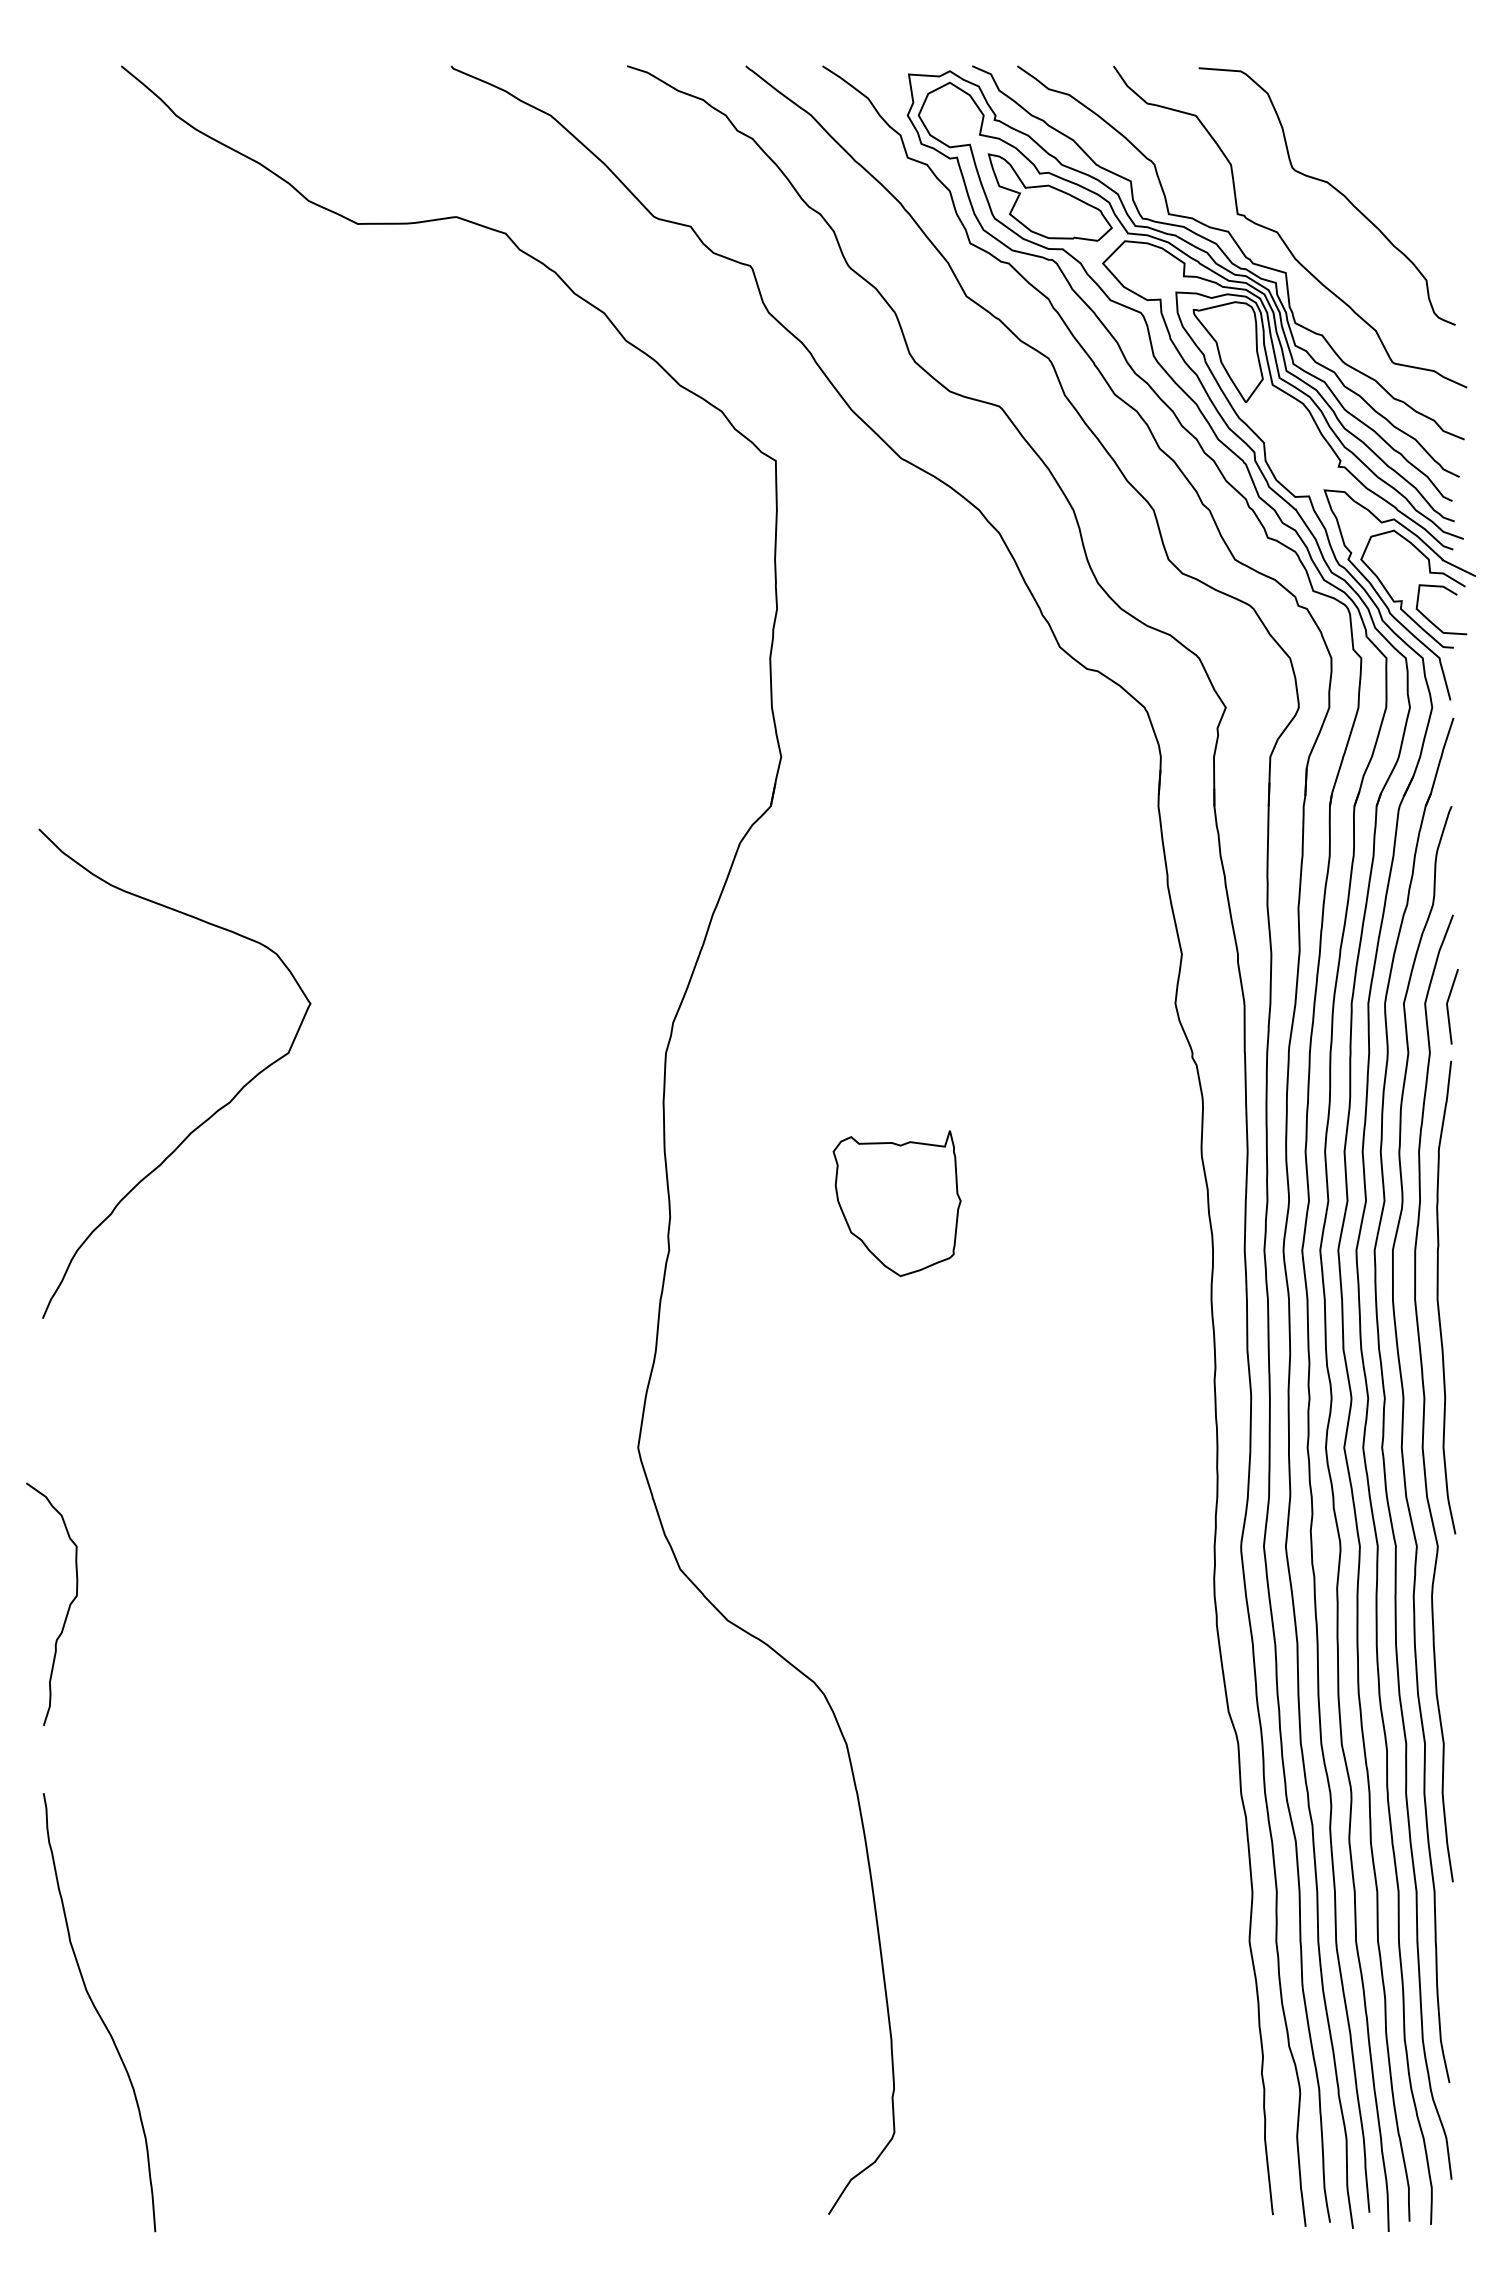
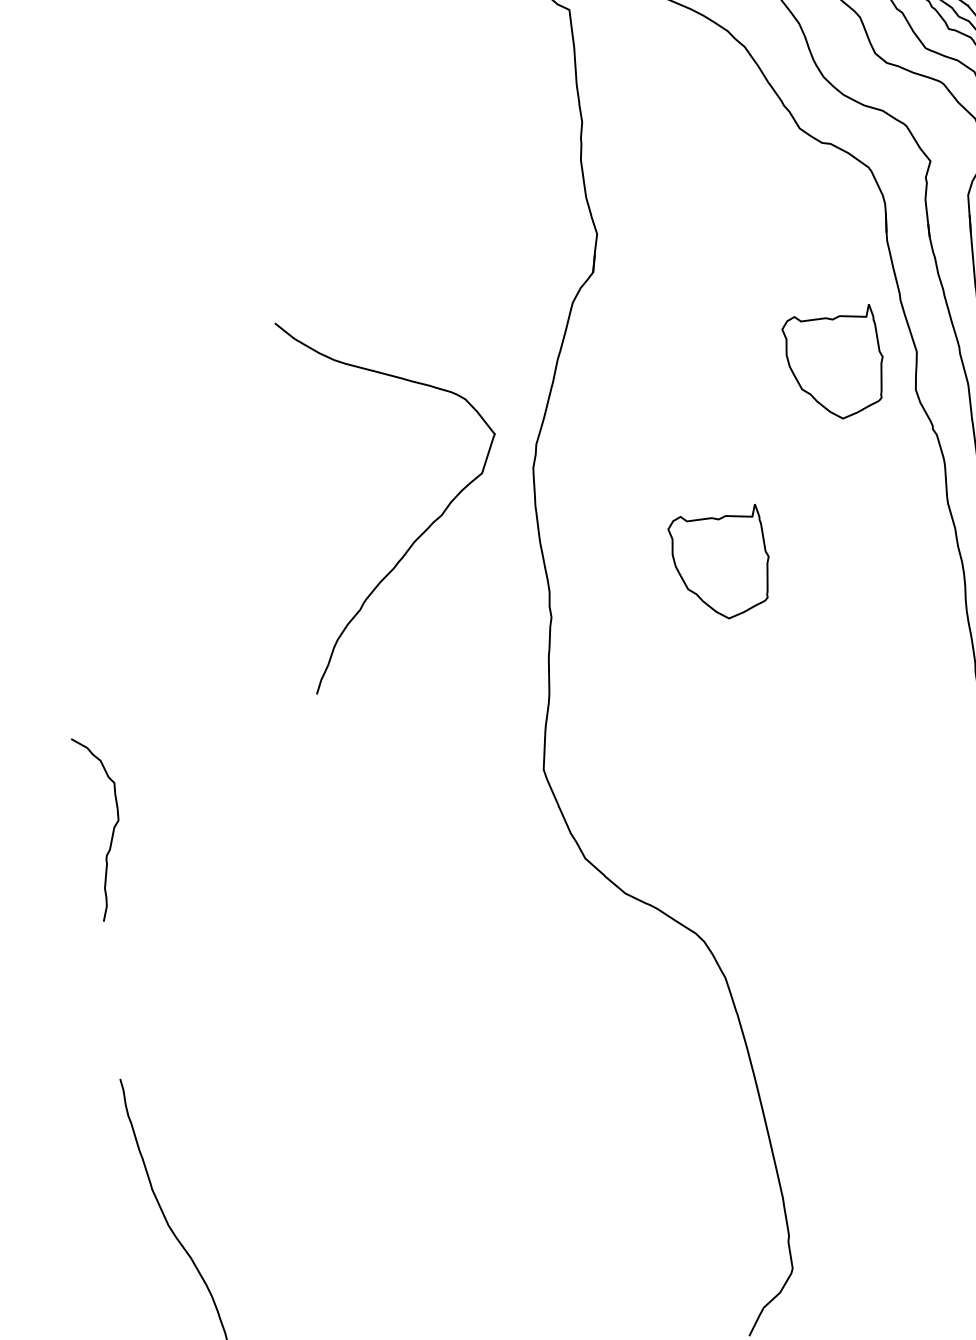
part: (1072, 958) -> (834, 363), added
curve: (209, 1116) -> (427, 527), moved
curve: (68, 1606) -> (113, 829), moved

